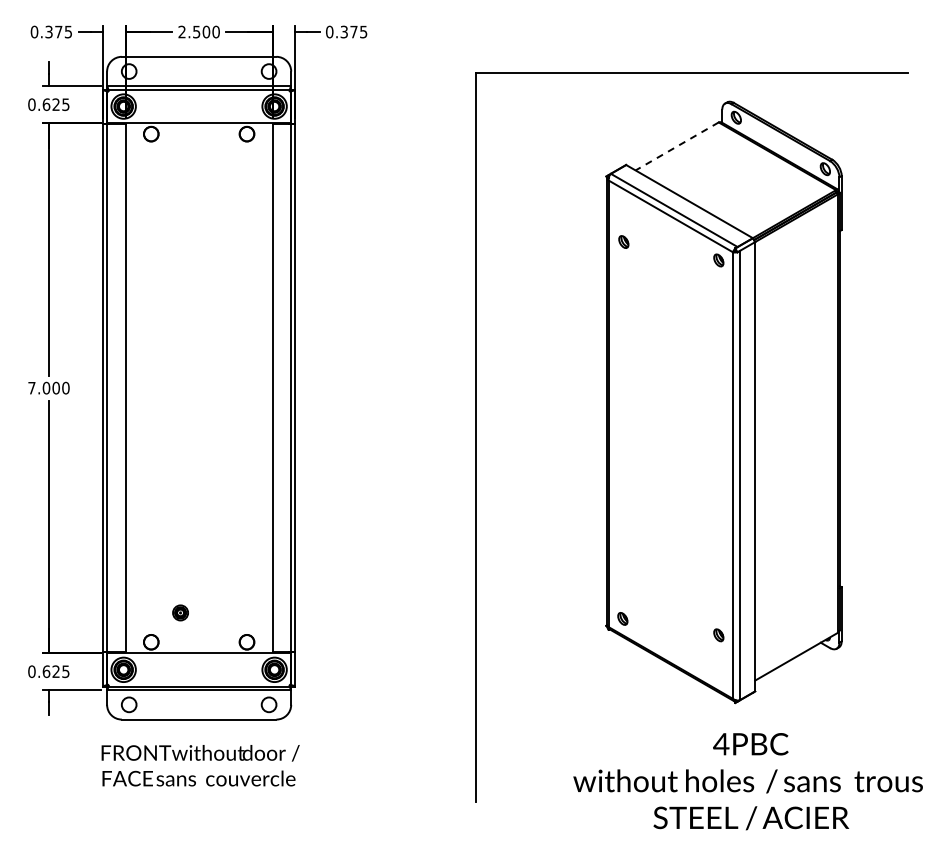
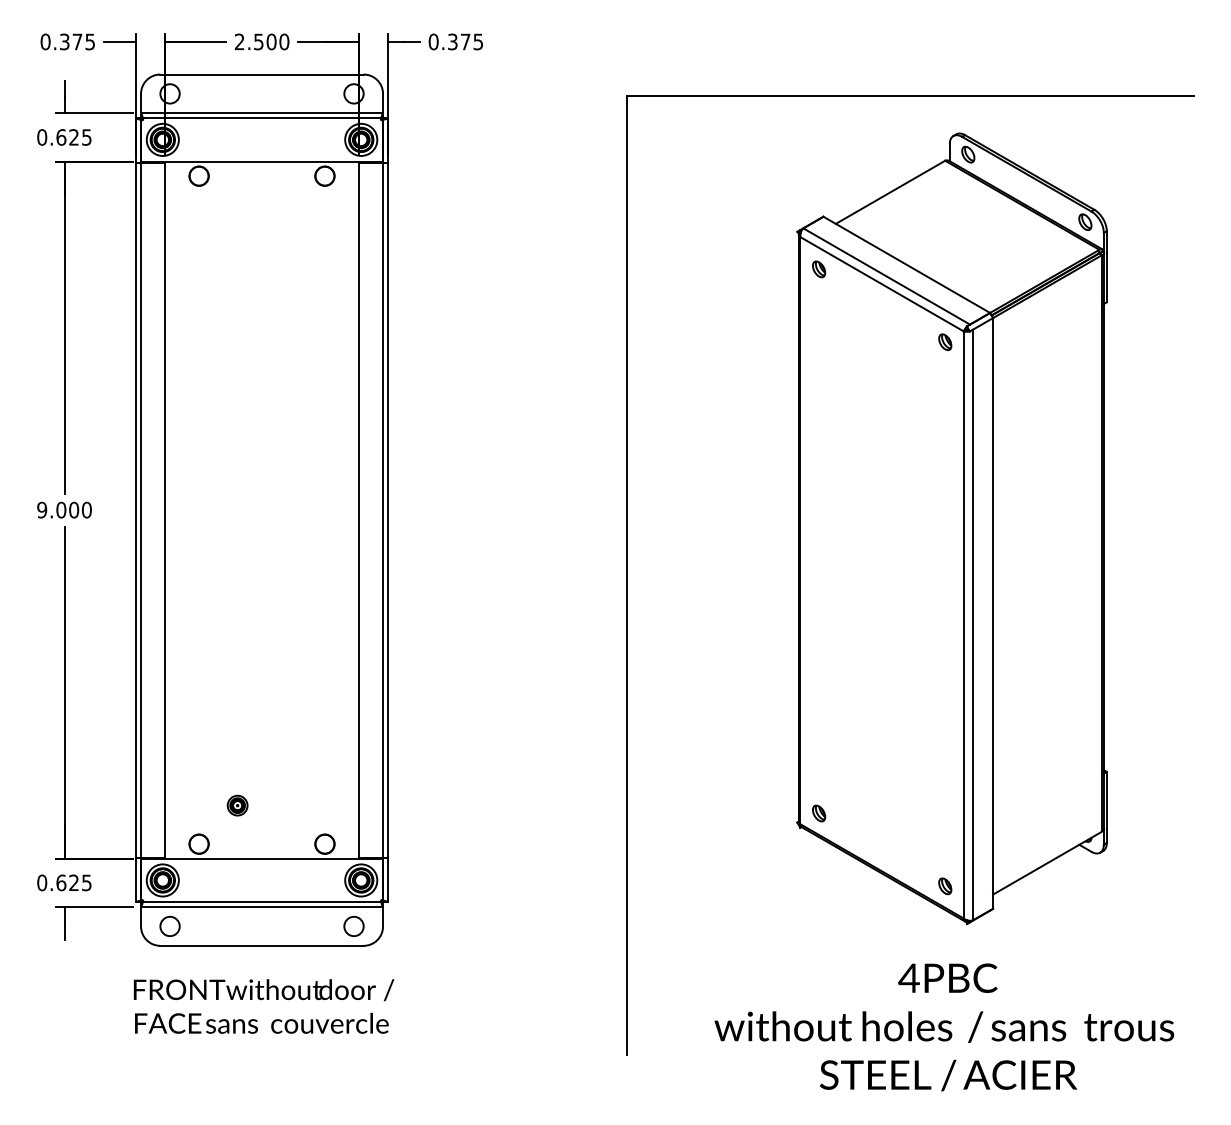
line: (676, 146) -> (889, 192), dashed -> solid
part: (623, 241) -> (818, 268), moved
text: (31, 387) -> (41, 509), 7.000 -> 9.000
part: (718, 635) -> (944, 886), moved
text: (747, 781) -> (943, 1027), moved

